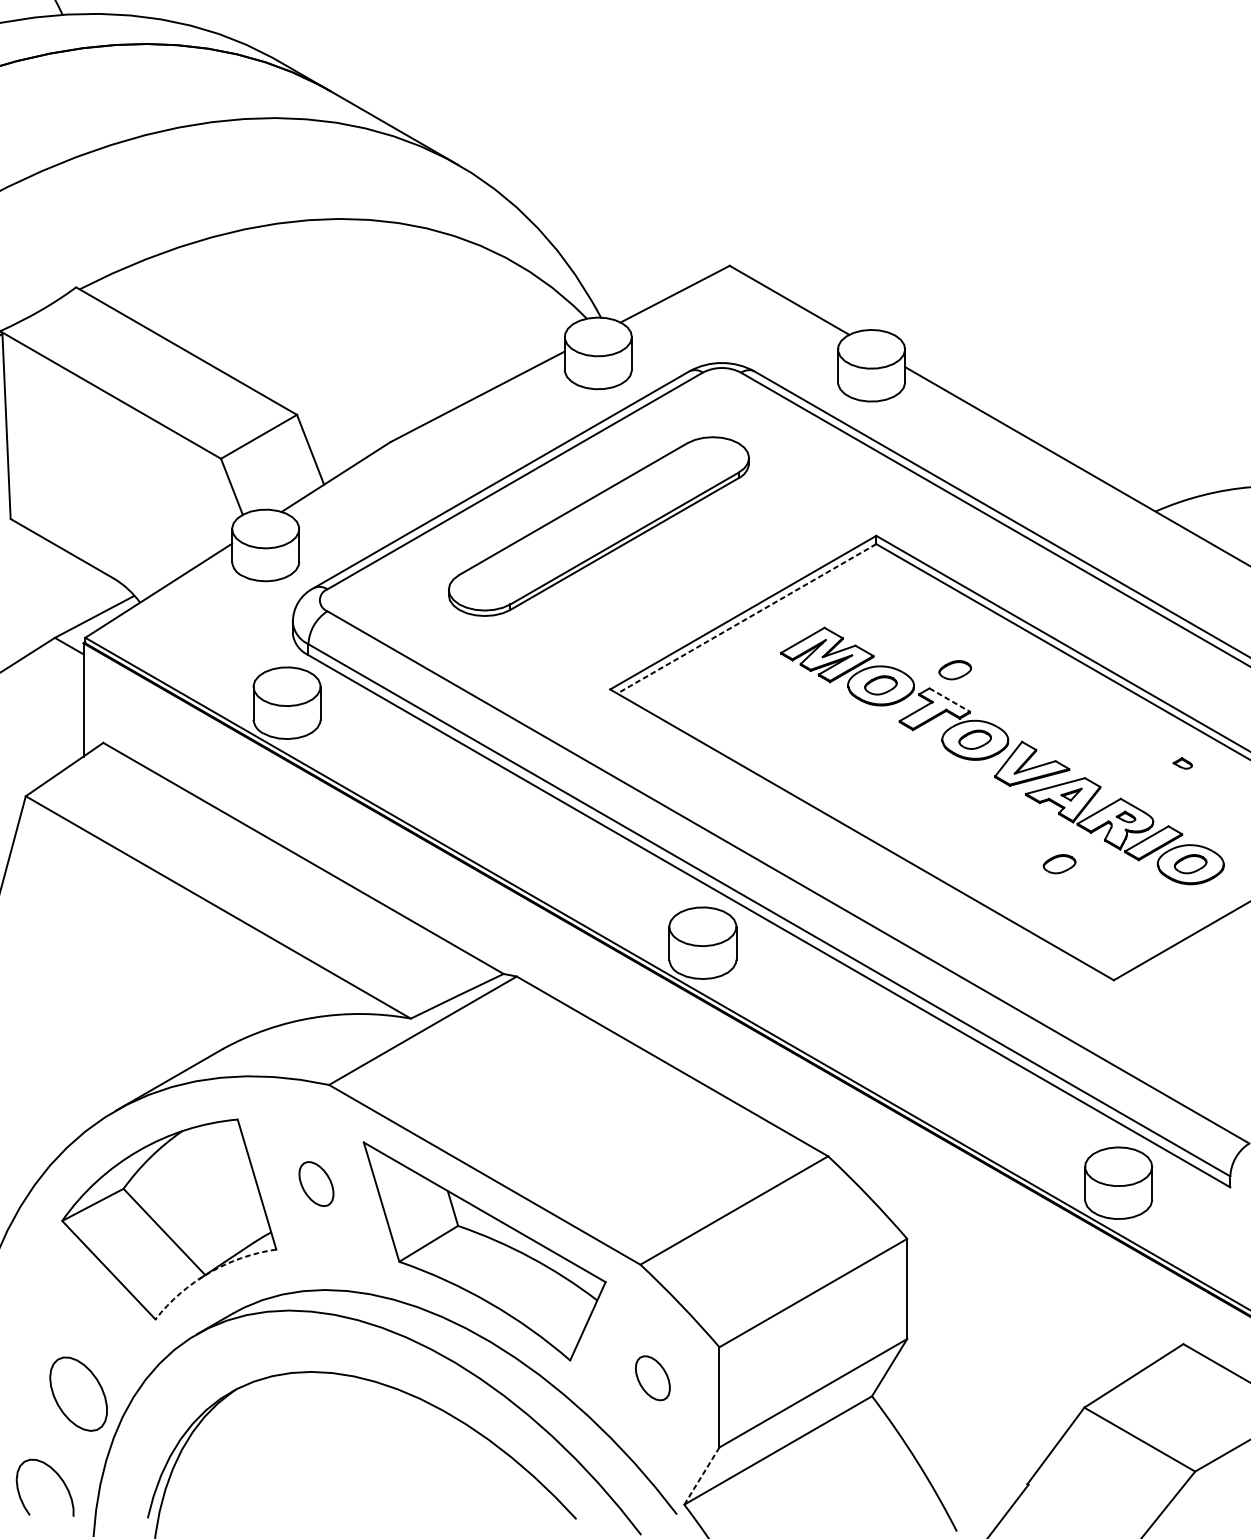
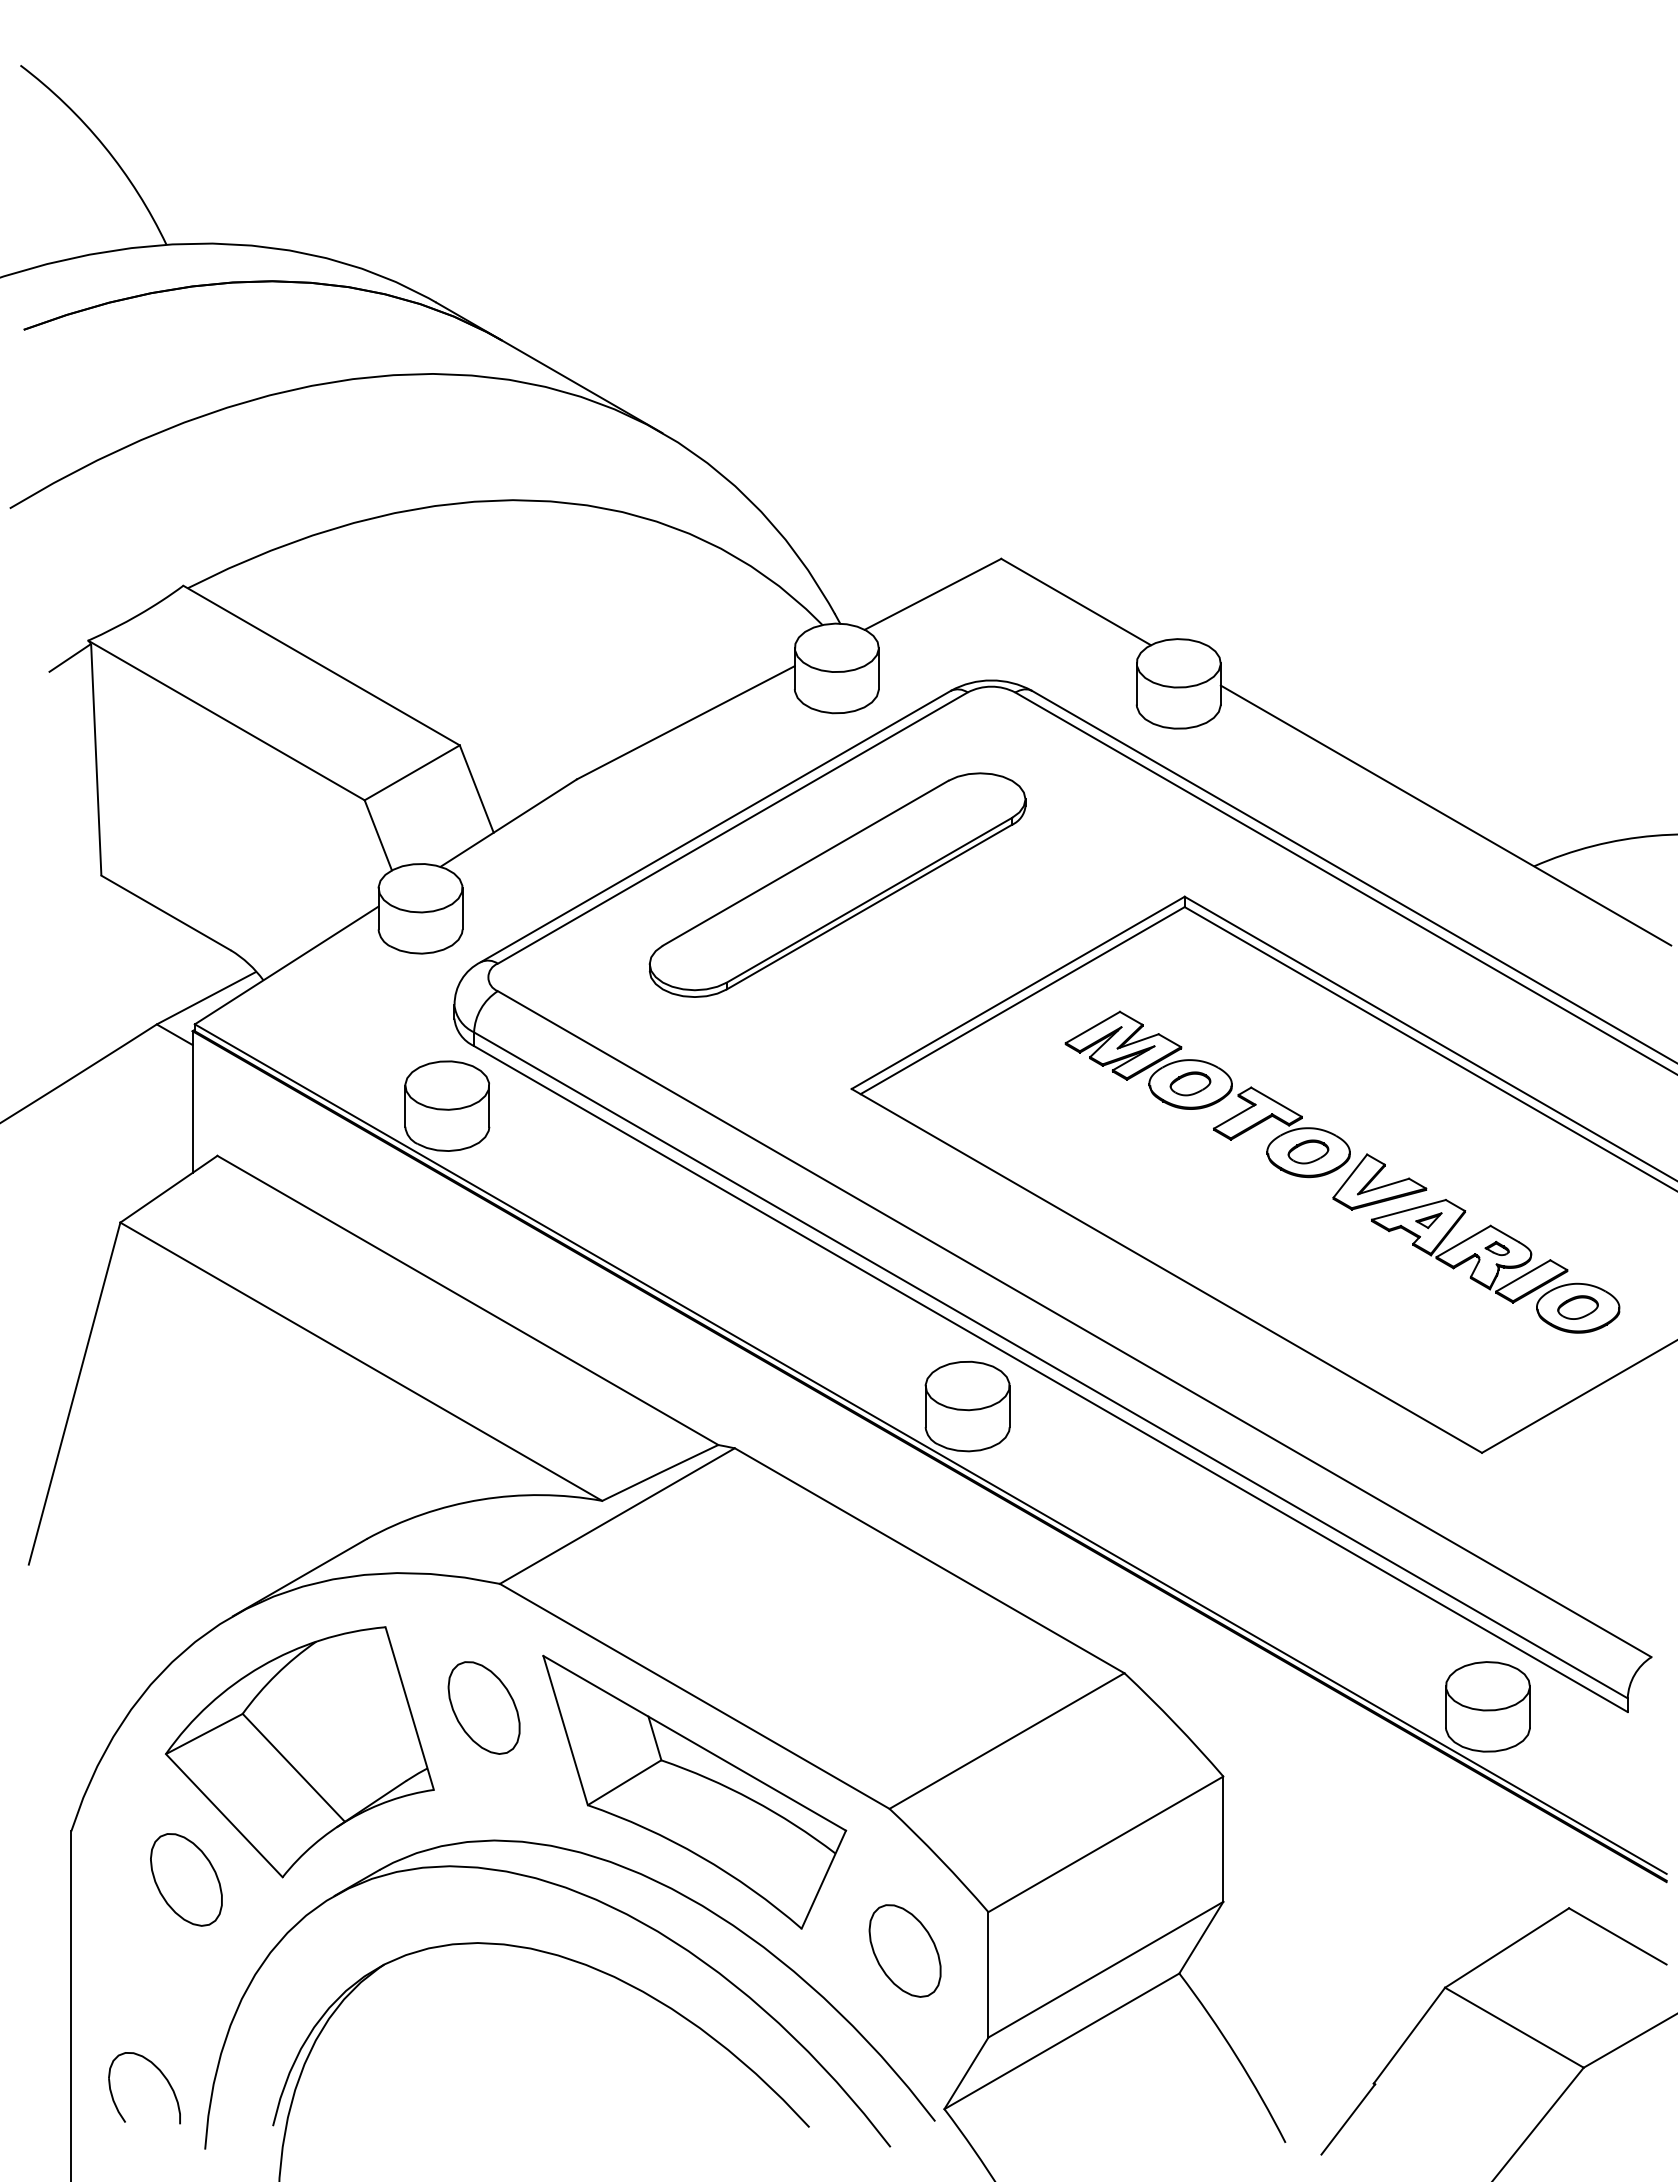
line: (746, 618) -> (1022, 1000), dashed -> solid
part: (955, 669) -> (1283, 1064), removed
line: (949, 700) -> (1276, 1102), dashed -> solid
part: (1182, 763) -> (1567, 1181), removed
part: (1059, 864) -> (1413, 1307), removed
part: (315, 1183) -> (483, 1707), size x1.67
arc: (208, 1273) -> (349, 1819), dashed -> solid
part: (652, 1377) -> (904, 1950), size x1.67
part: (78, 1393) -> (186, 1879), moved
line: (701, 1475) -> (966, 2072), dashed -> solid

